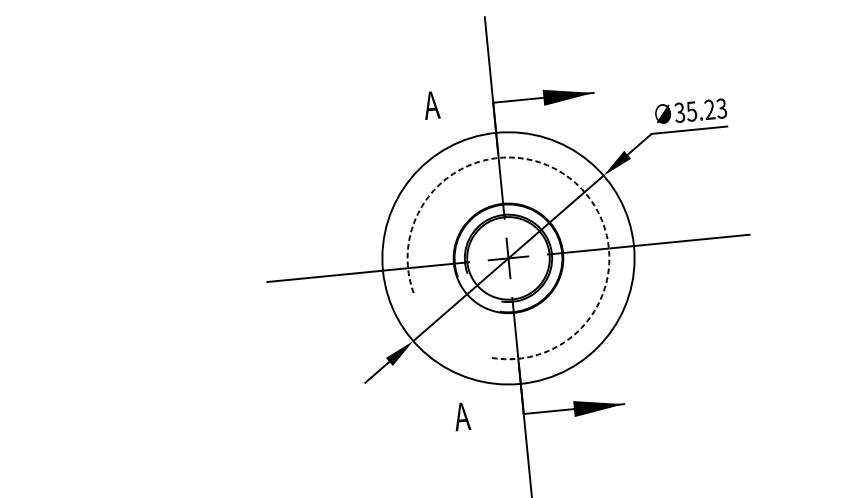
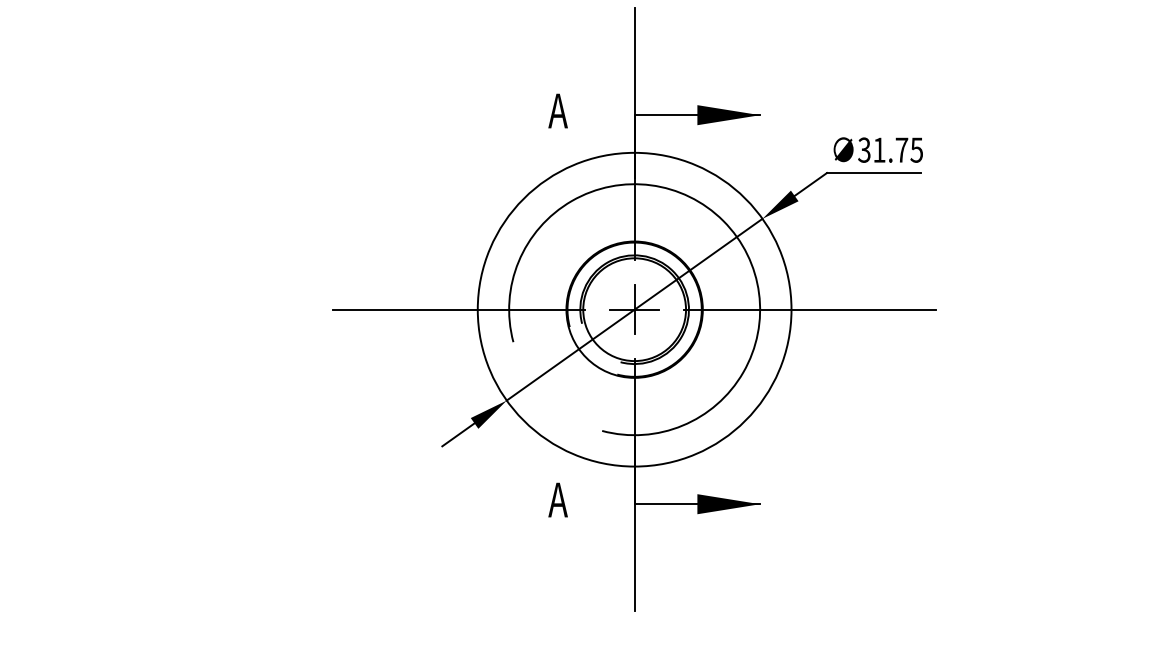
text: (706, 109) -> (897, 149), 35.23 -> 31.75
arc: (572, 180) -> (723, 220), dashed -> solid

